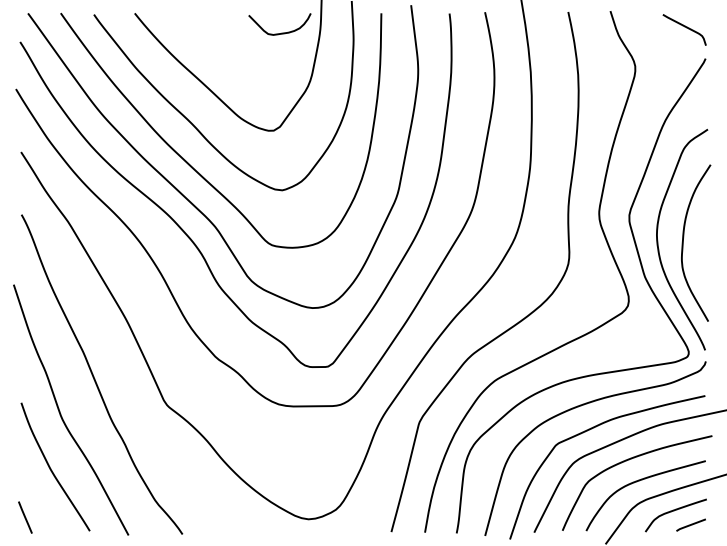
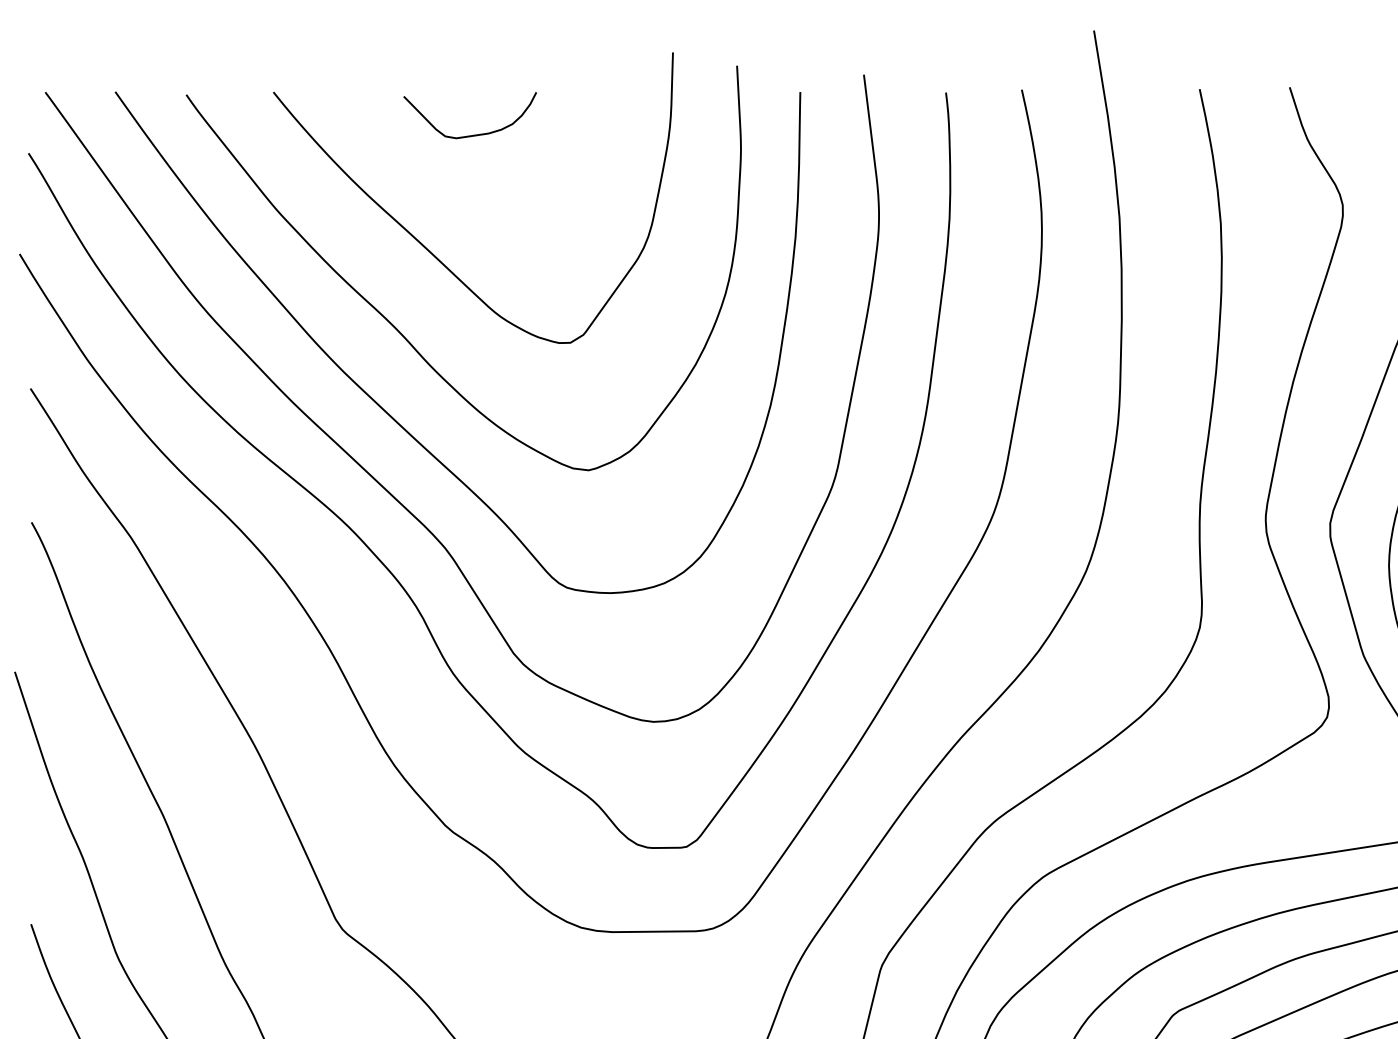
curve: (281, 32) -> (473, 133), moved

